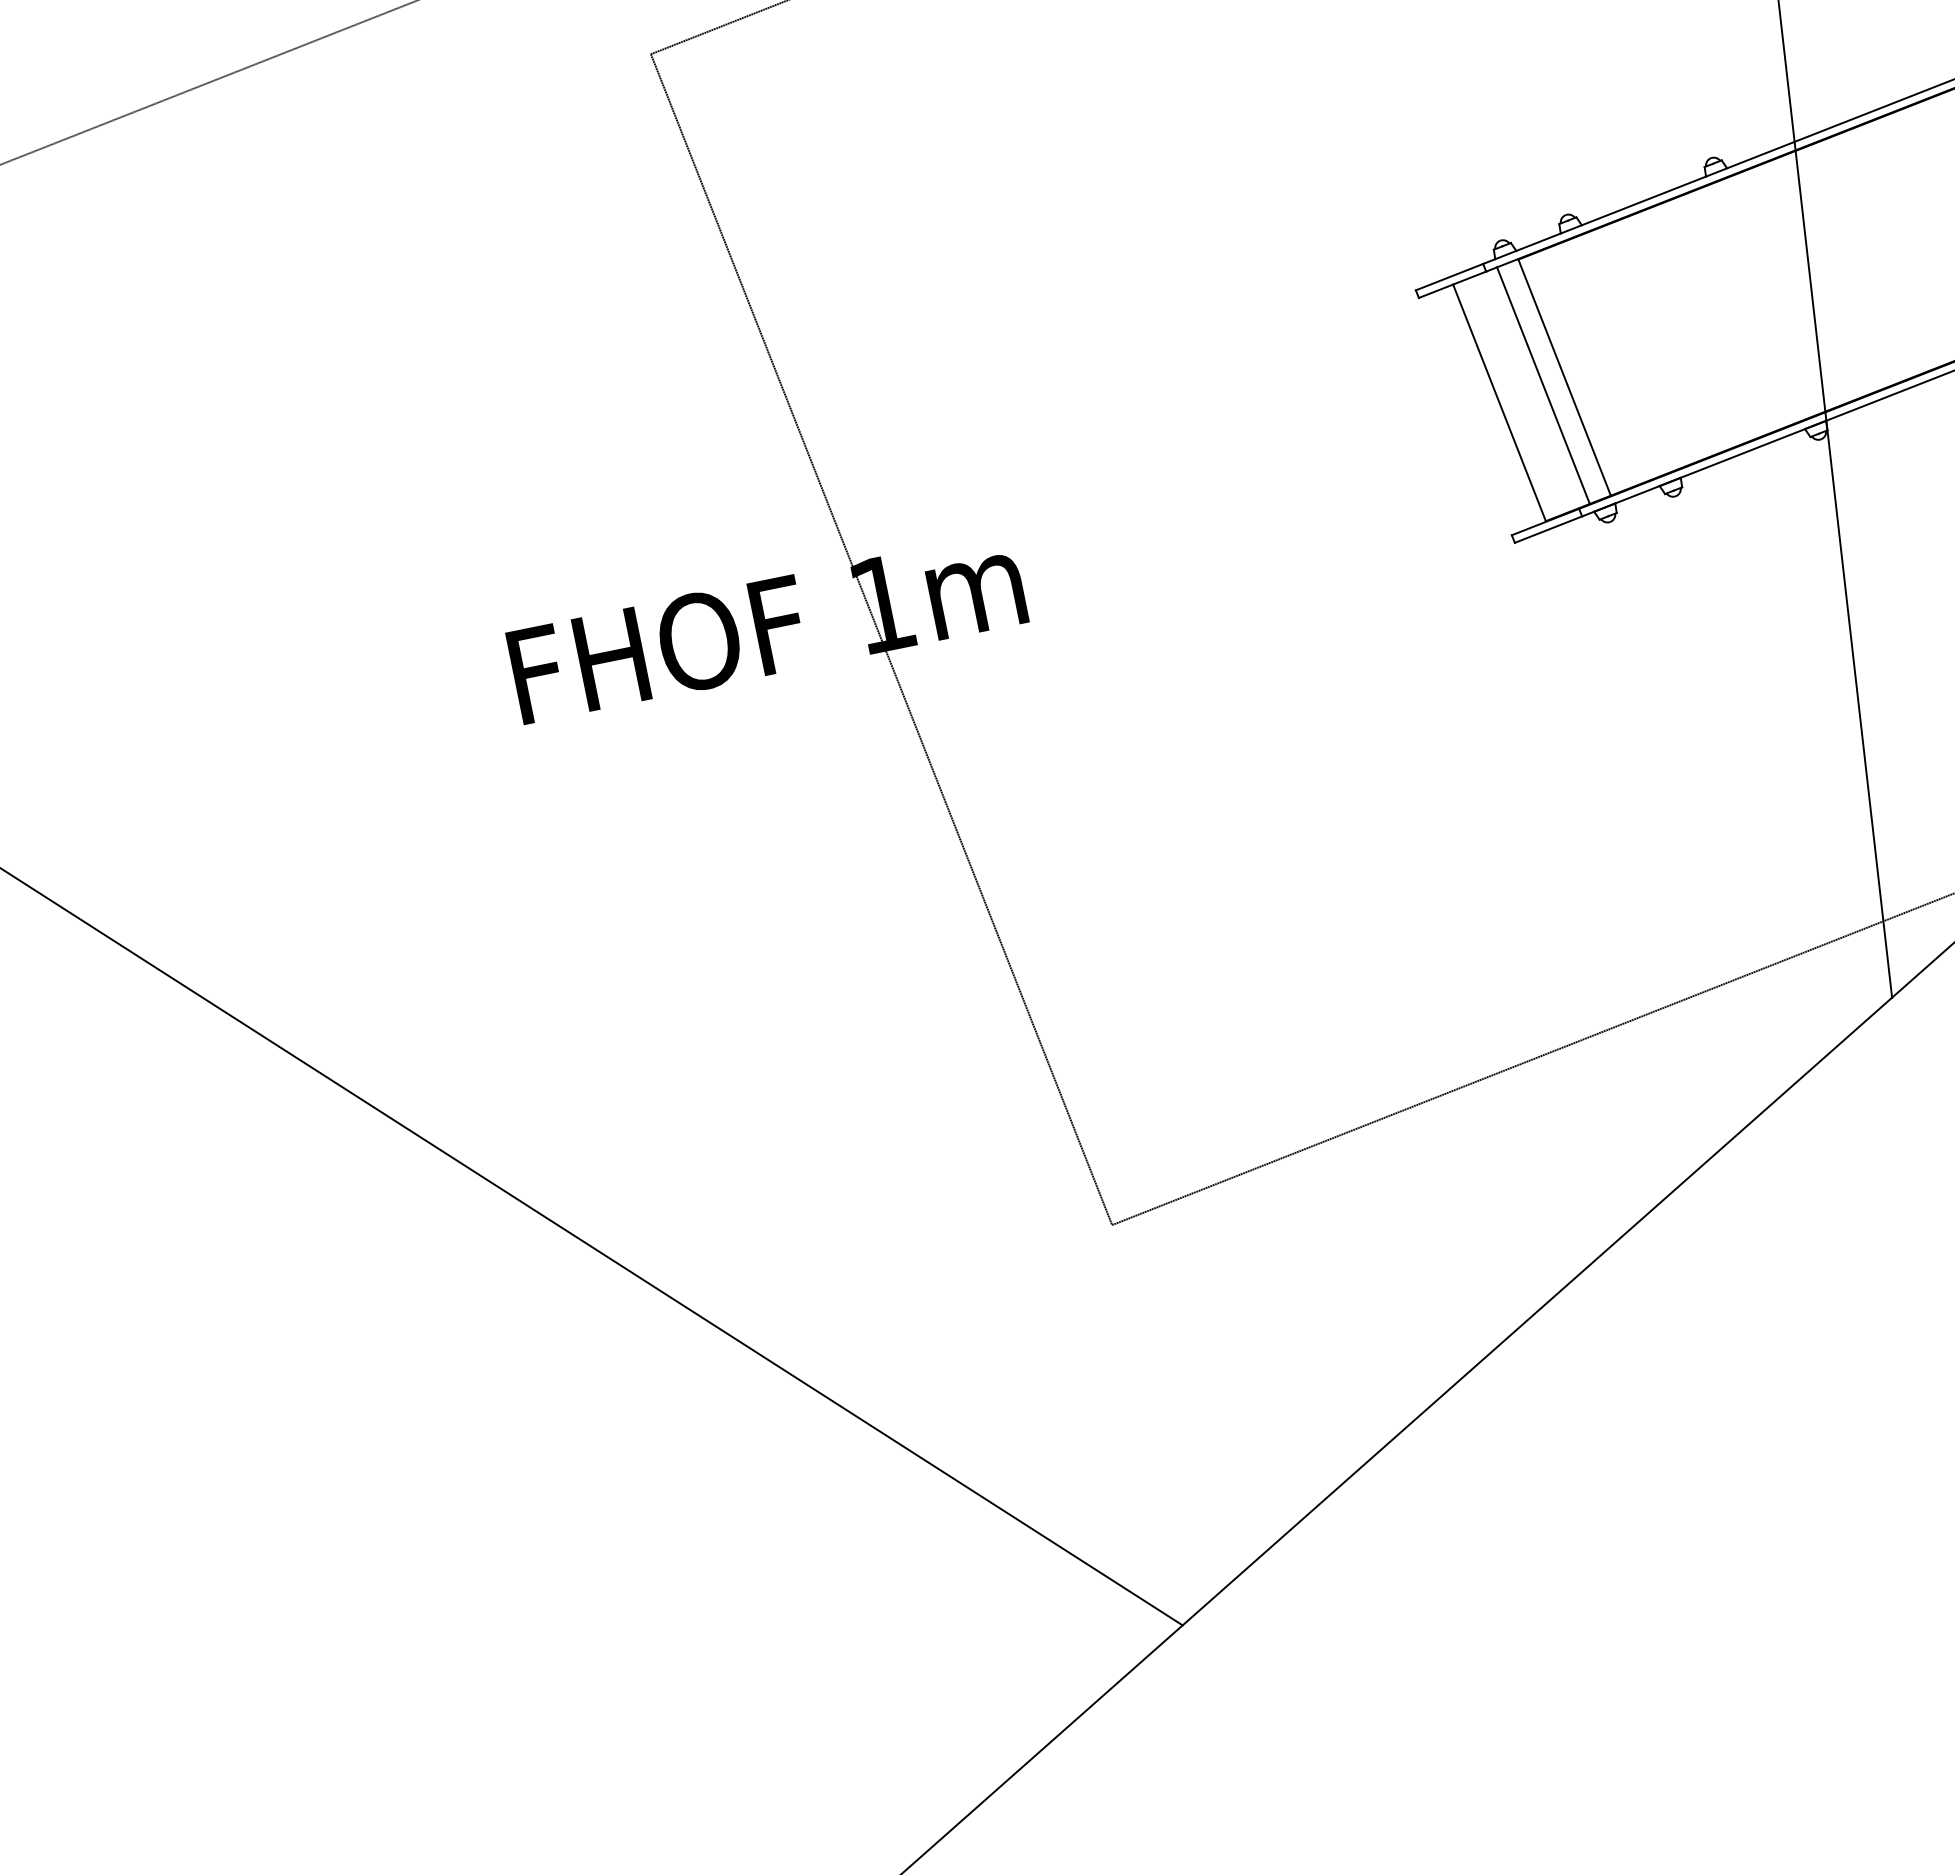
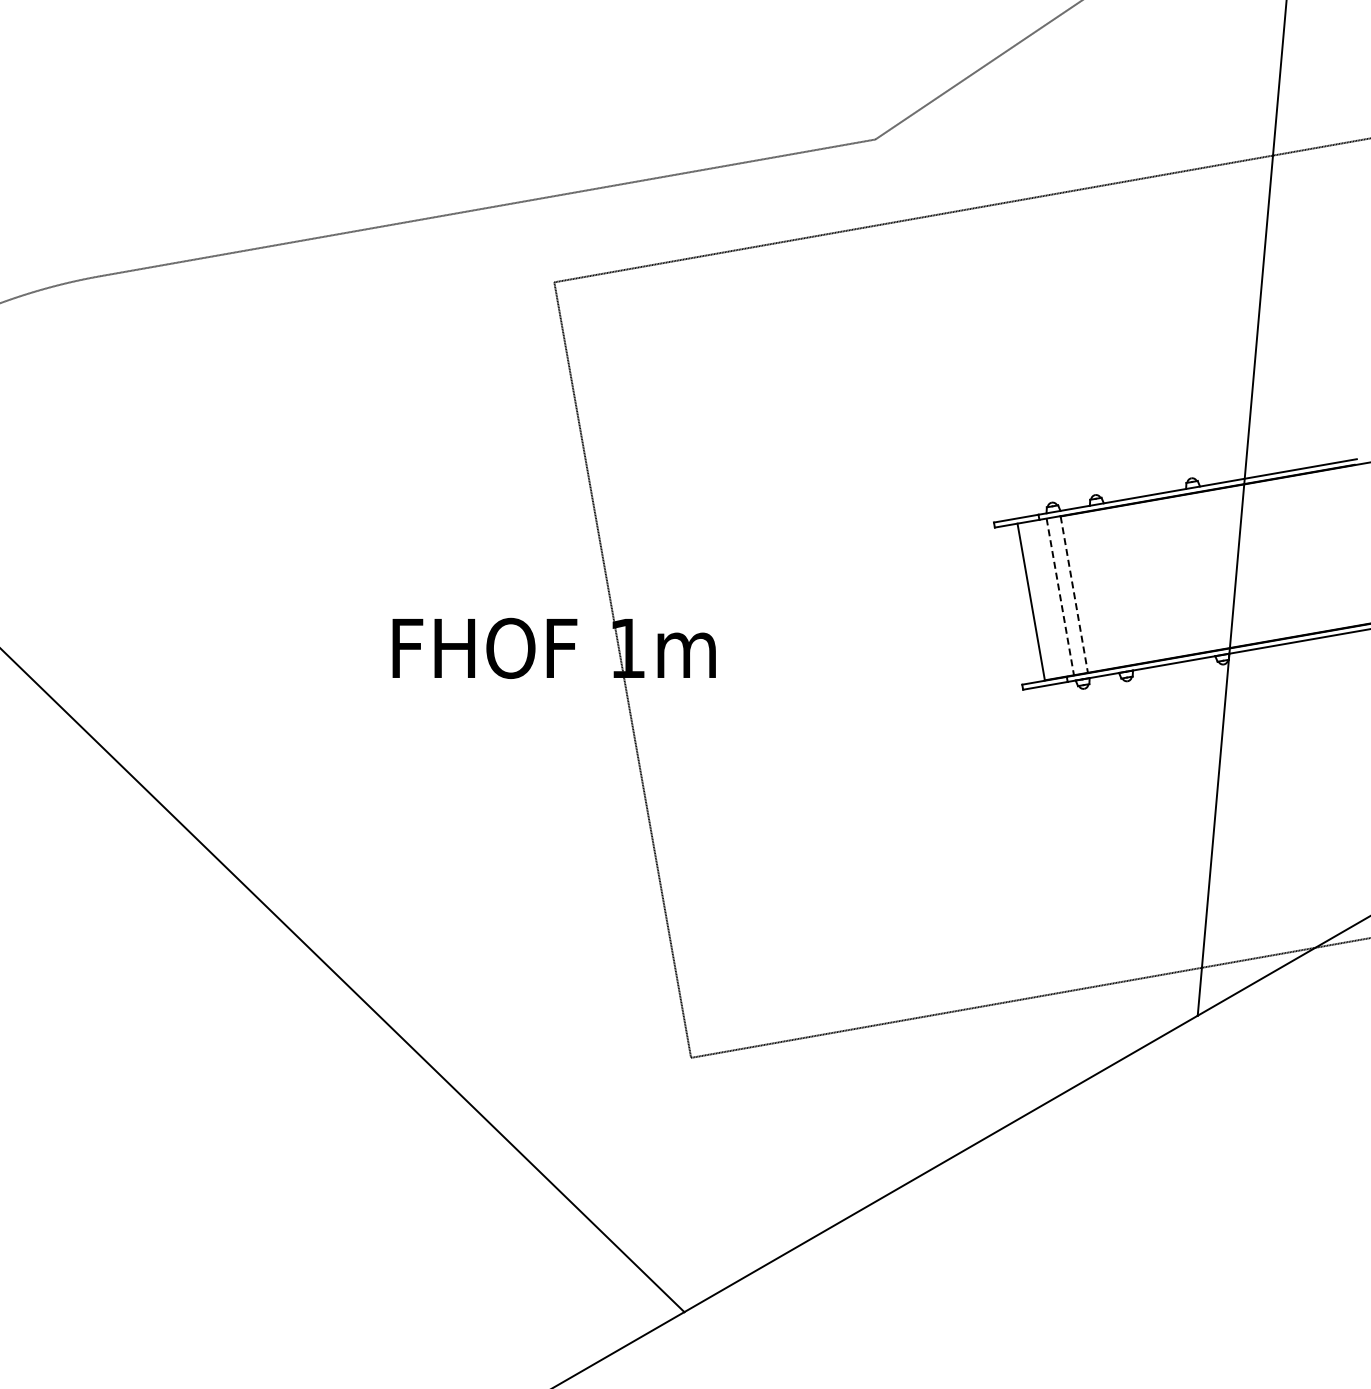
line: (1565, 378) -> (1074, 595), solid -> dashed
line: (1543, 384) -> (1060, 596), solid -> dashed

